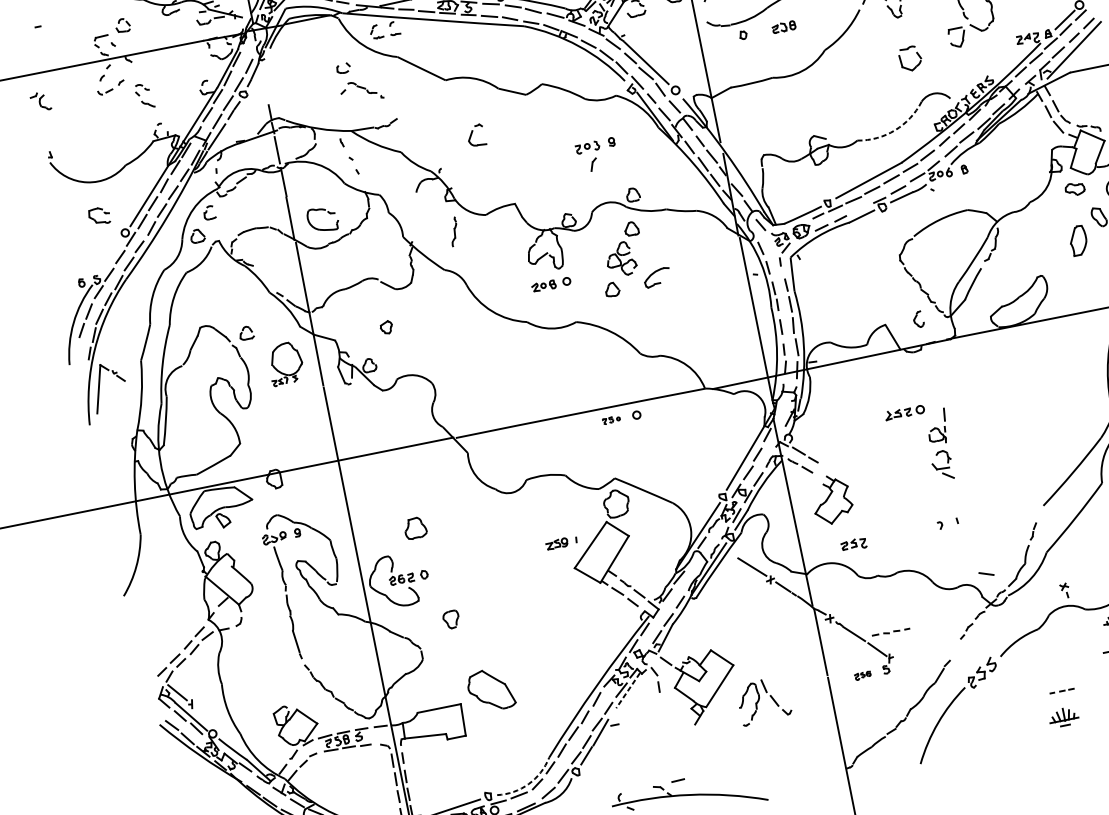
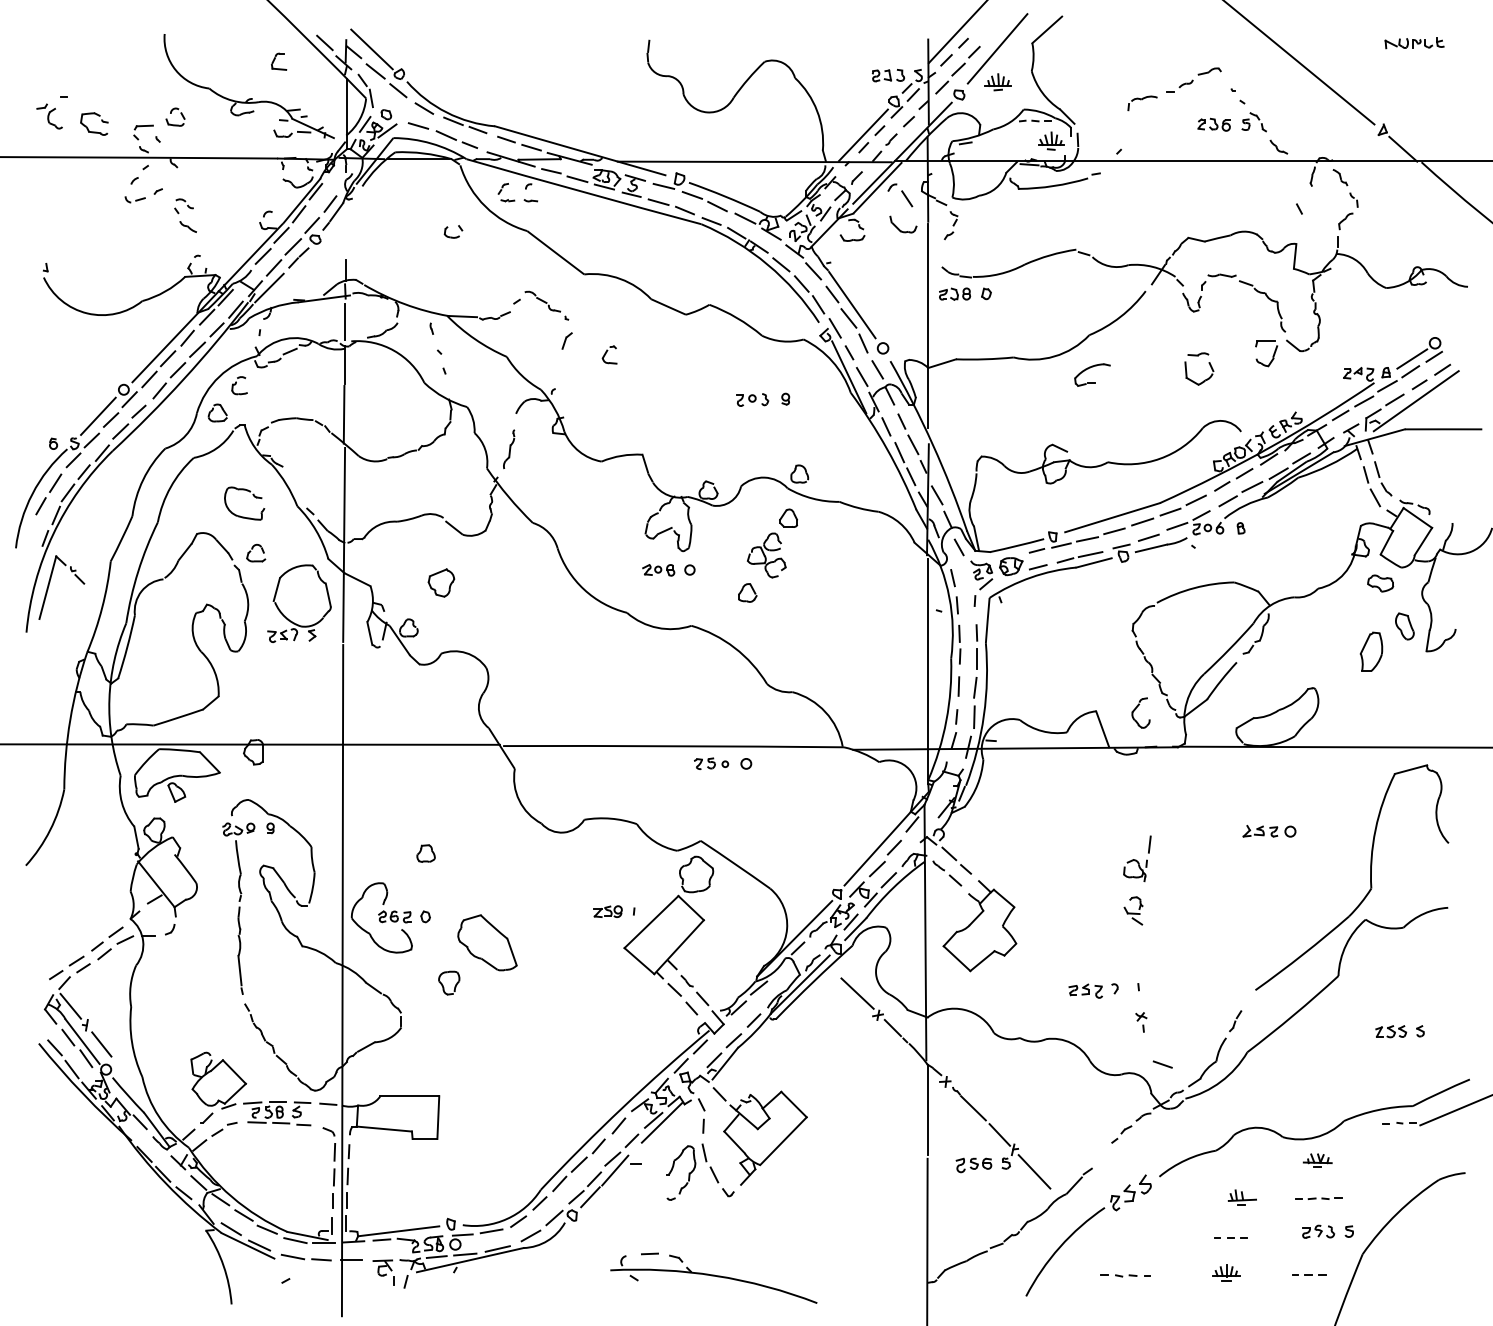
part: (784, 26) -> (955, 293), moved
part: (361, 91) -> (541, 305), moved
part: (40, 101) -> (49, 116), moved
arc: (895, 130) -> (1160, 458), dashed -> solid
part: (476, 135) -> (609, 354), size x0.62
part: (593, 164) -> (566, 340), moved
line: (858, 210) -> (1090, 554), added
part: (327, 212) -> (252, 495), moved
part: (104, 213) -> (101, 121), moved
part: (454, 231) -> (509, 449), moved
line: (110, 255) -> (98, 415), added
part: (654, 273) -> (1090, 368), moved
part: (918, 319) -> (1140, 712), size x1.43
part: (386, 327) -> (441, 582), size x1.67
part: (285, 363) -> (299, 603), size x1.43
part: (904, 412) -> (1269, 831), moved
part: (611, 420) -> (711, 763), size x1.43
part: (942, 465) -> (1133, 910), size x0.71
part: (831, 499) -> (979, 926), size x1.43
part: (414, 528) -> (425, 853), size x0.62
part: (853, 544) -> (1085, 990), moved
part: (1065, 590) -> (1141, 1022), moved
part: (891, 632) -> (1125, 1275), moved
part: (1063, 659) -> (1241, 1197), added
line: (908, 671) -> (1034, 1171), added
part: (862, 675) -> (973, 1165), size x1.67
part: (490, 689) -> (487, 942), moved
line: (627, 691) -> (661, 1123), dashed -> solid
part: (763, 700) -> (700, 1171), moved
line: (205, 716) -> (101, 1044), added
part: (1063, 716) -> (1226, 1272), size x0.71
line: (677, 780) -> (649, 1253), moved
arc: (528, 783) -> (507, 1218), dashed -> solid

